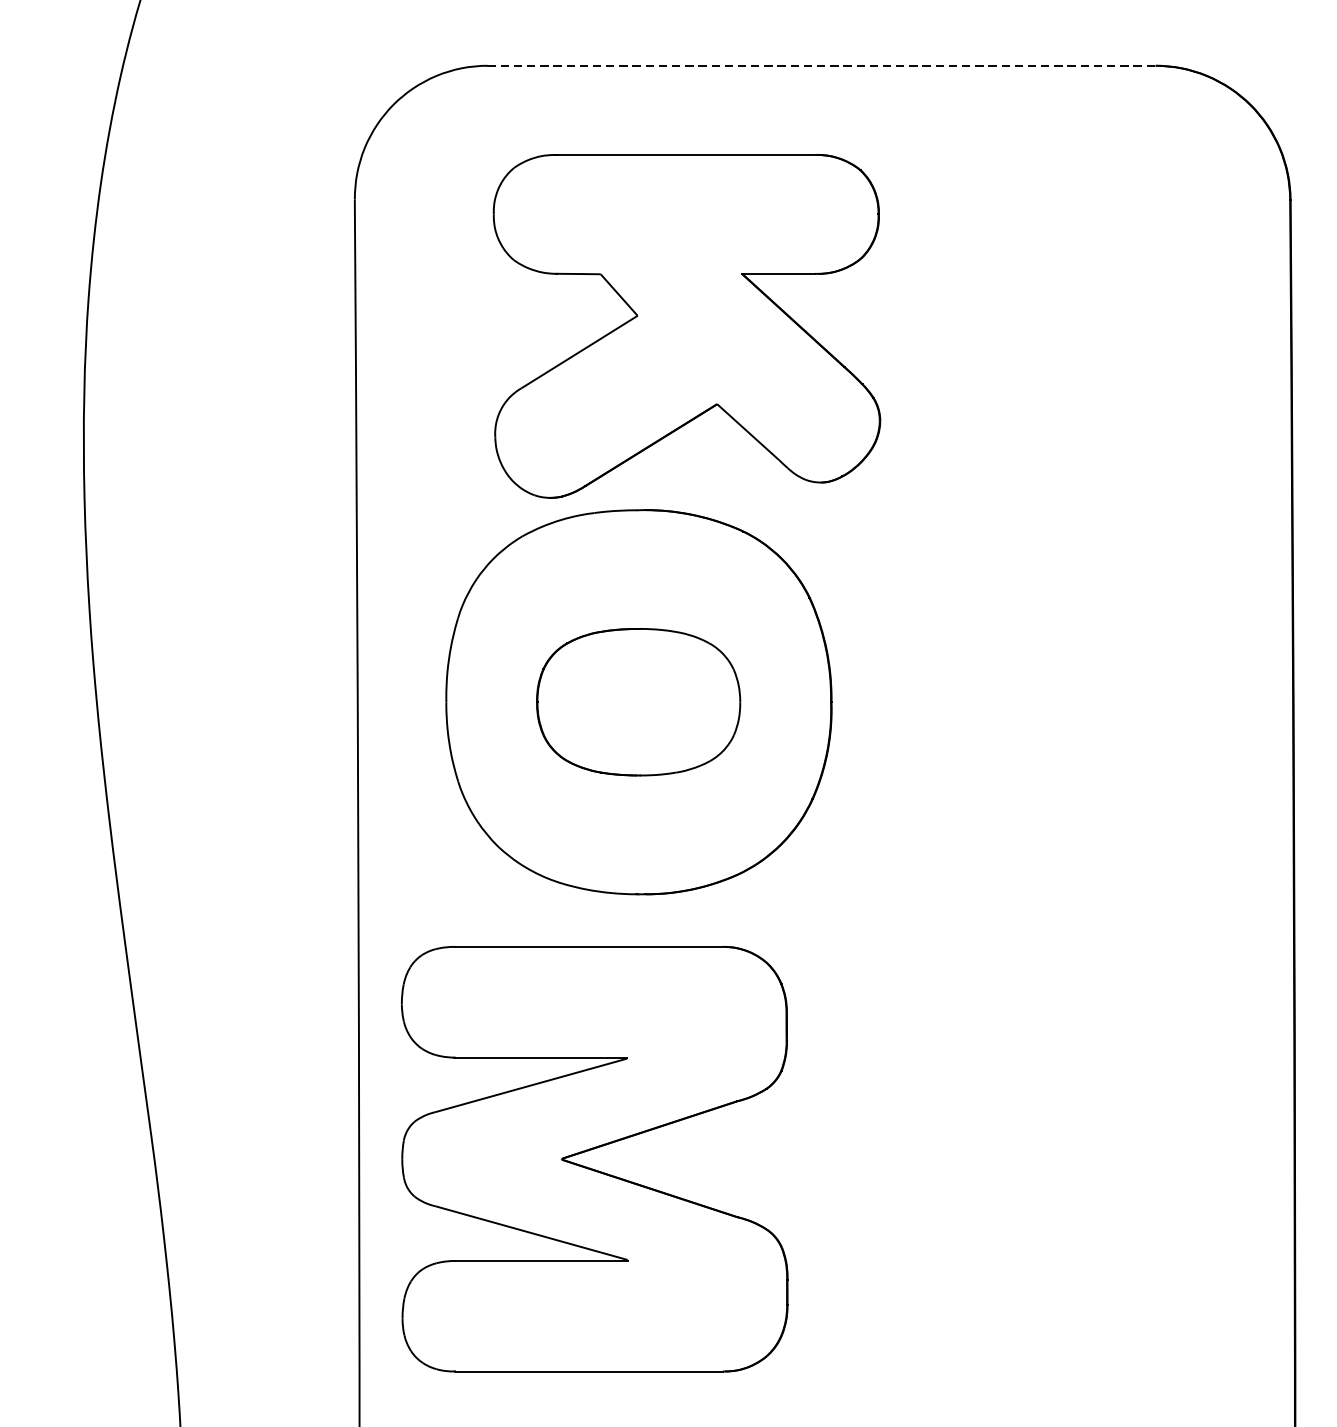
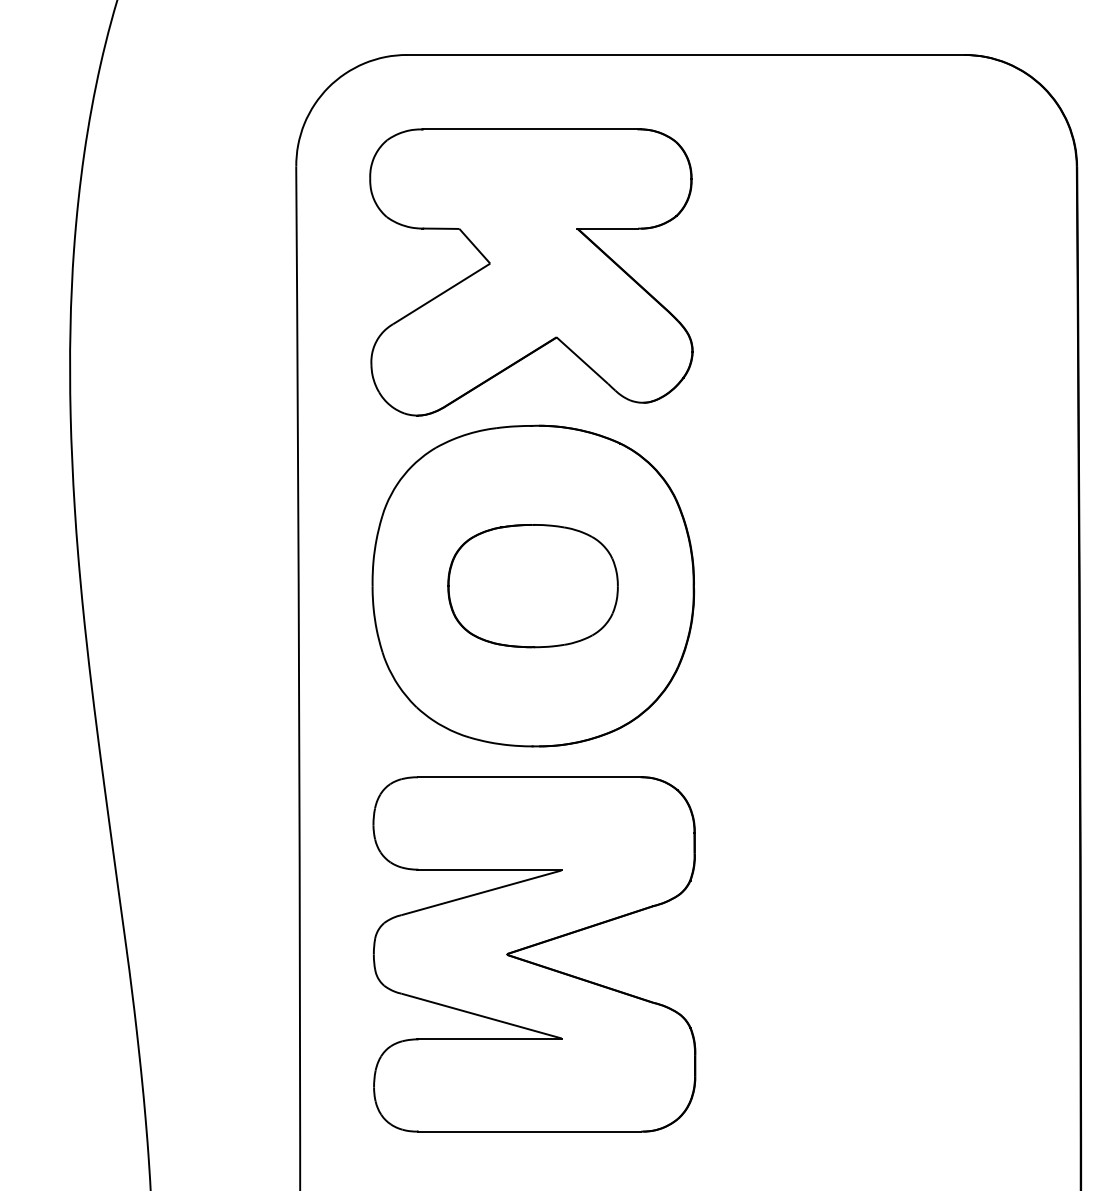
line: (821, 65) -> (685, 54), dashed -> solid
part: (687, 326) -> (531, 272), moved
part: (591, 1150) -> (531, 947), moved

